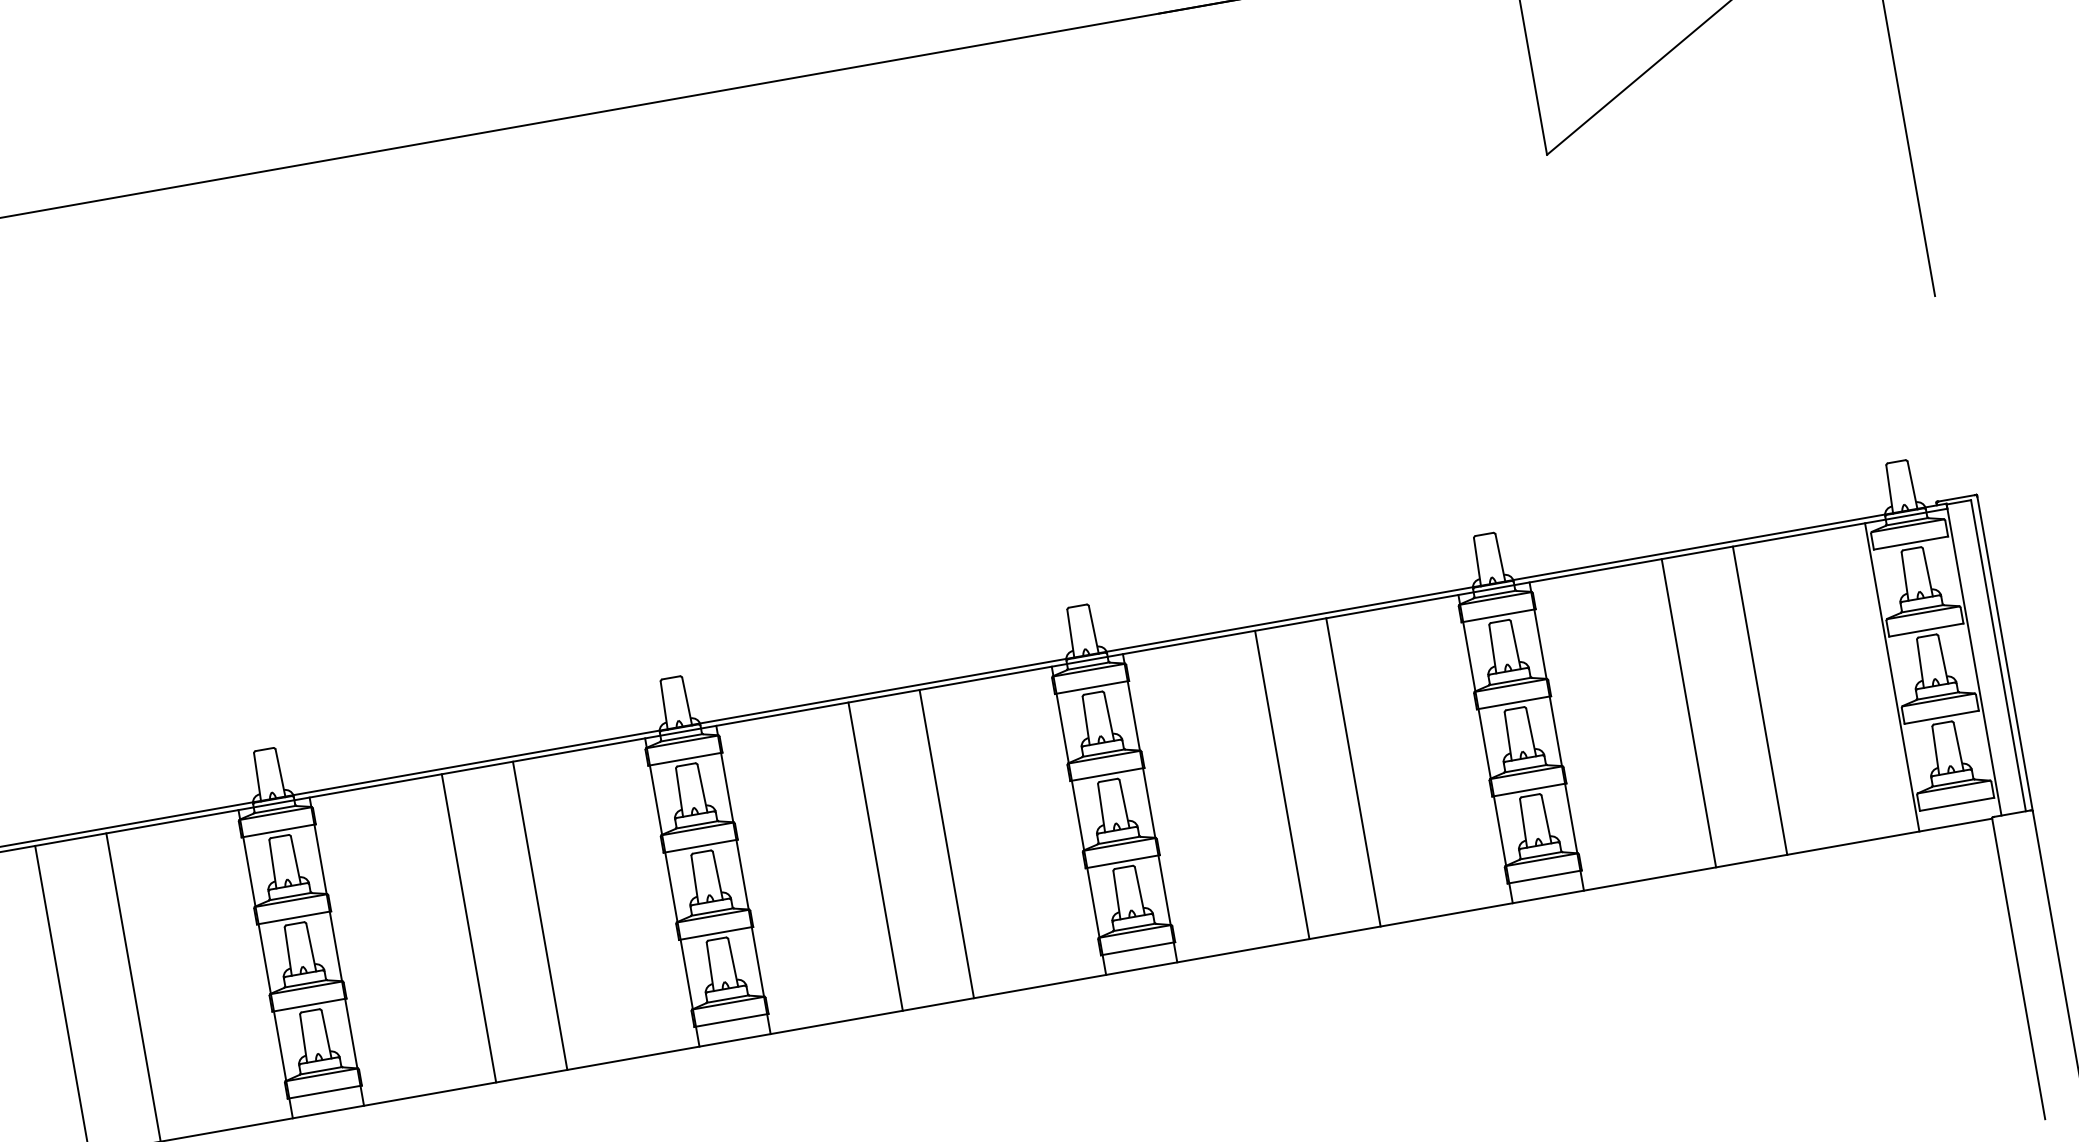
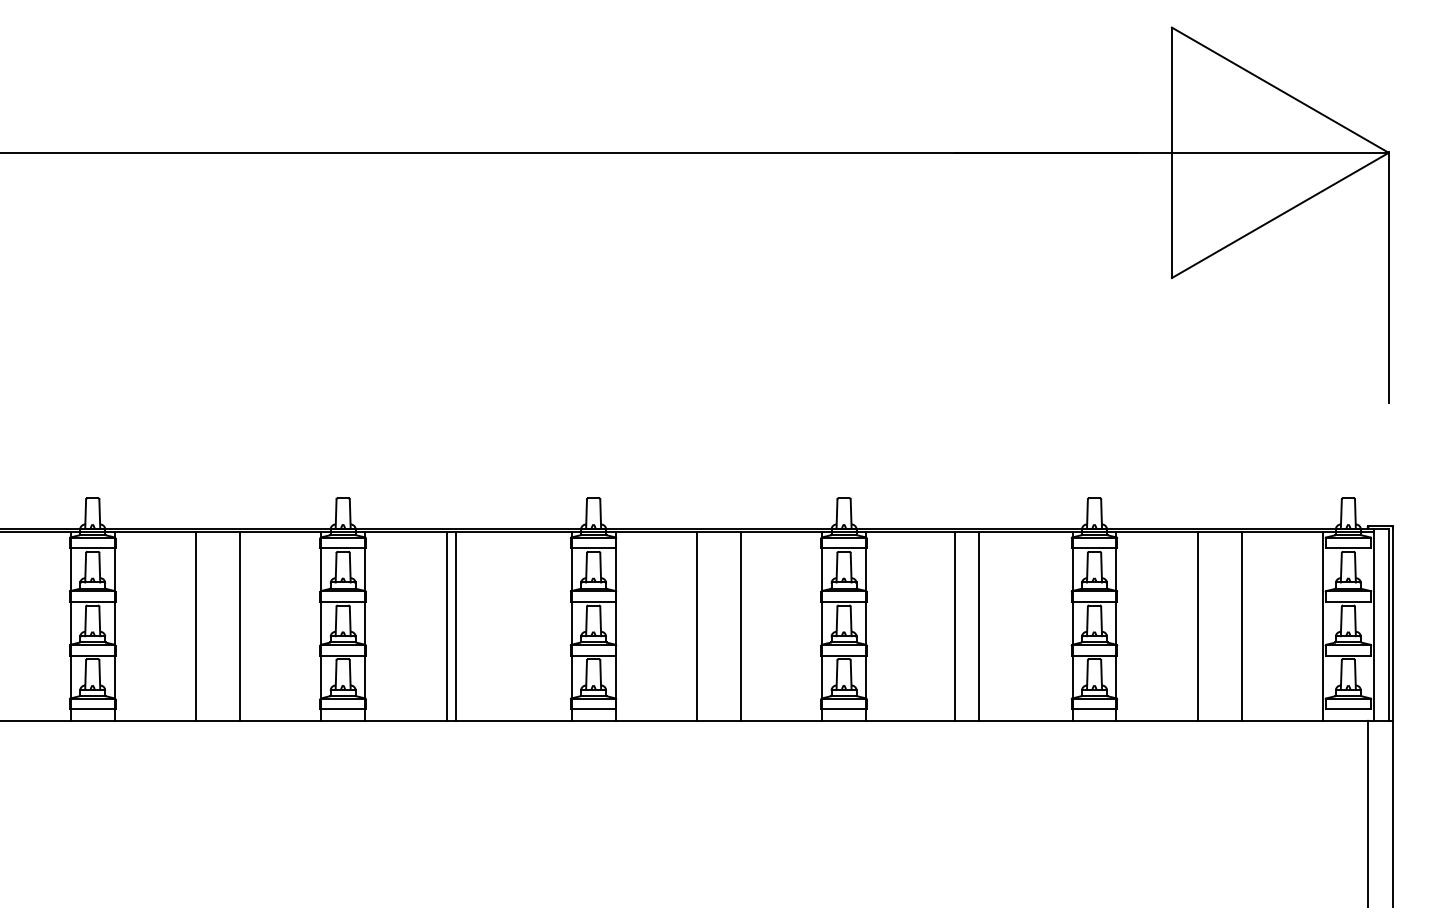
line: (1353, 772) -> (955, 626), moved
line: (1282, 784) -> (979, 626), moved
line: (540, 915) -> (456, 626), moved

